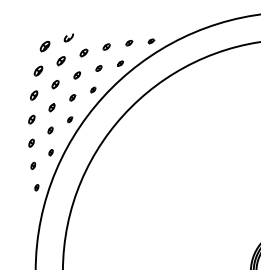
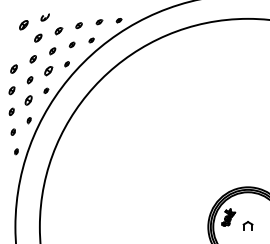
part: (37, 71) -> (17, 47), removed
part: (72, 98) -> (48, 71), size x1.6
part: (50, 130) -> (28, 100), size x1.6

